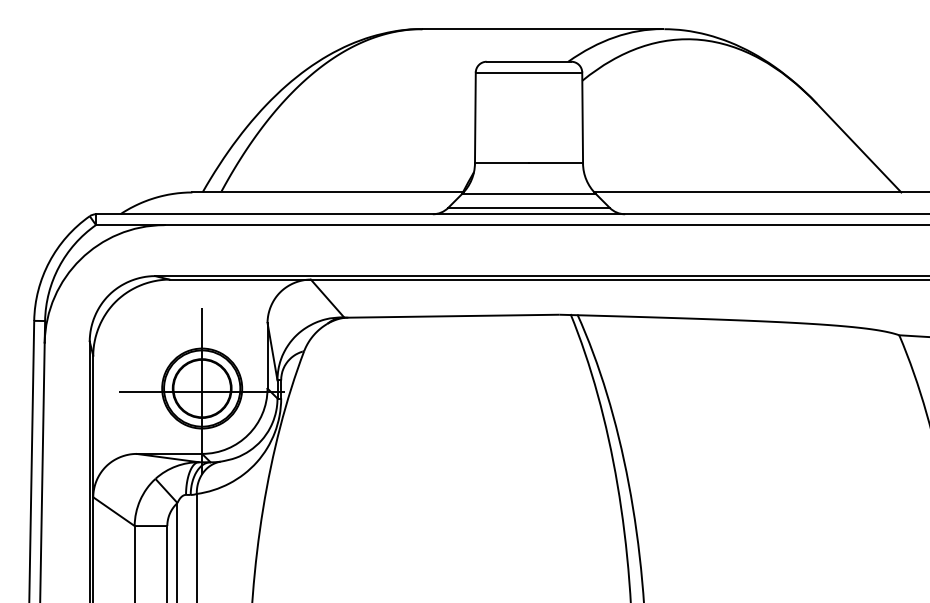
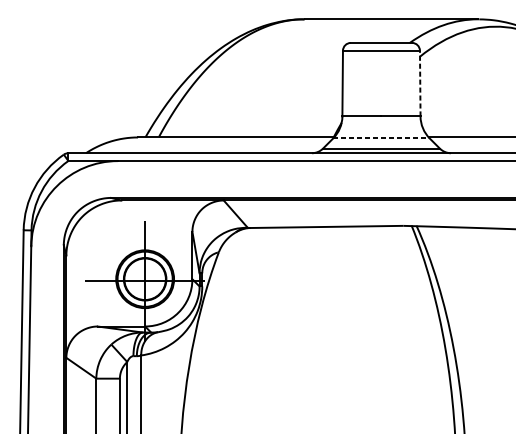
line: (582, 117) -> (420, 83), solid -> dashed
line: (529, 193) -> (381, 138), solid -> dashed

